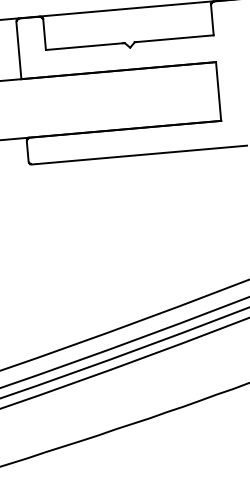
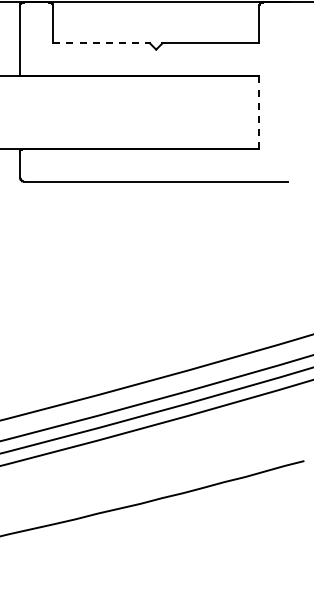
line: (86, 46) -> (102, 43), solid -> dashed
line: (218, 92) -> (259, 113), solid -> dashed

